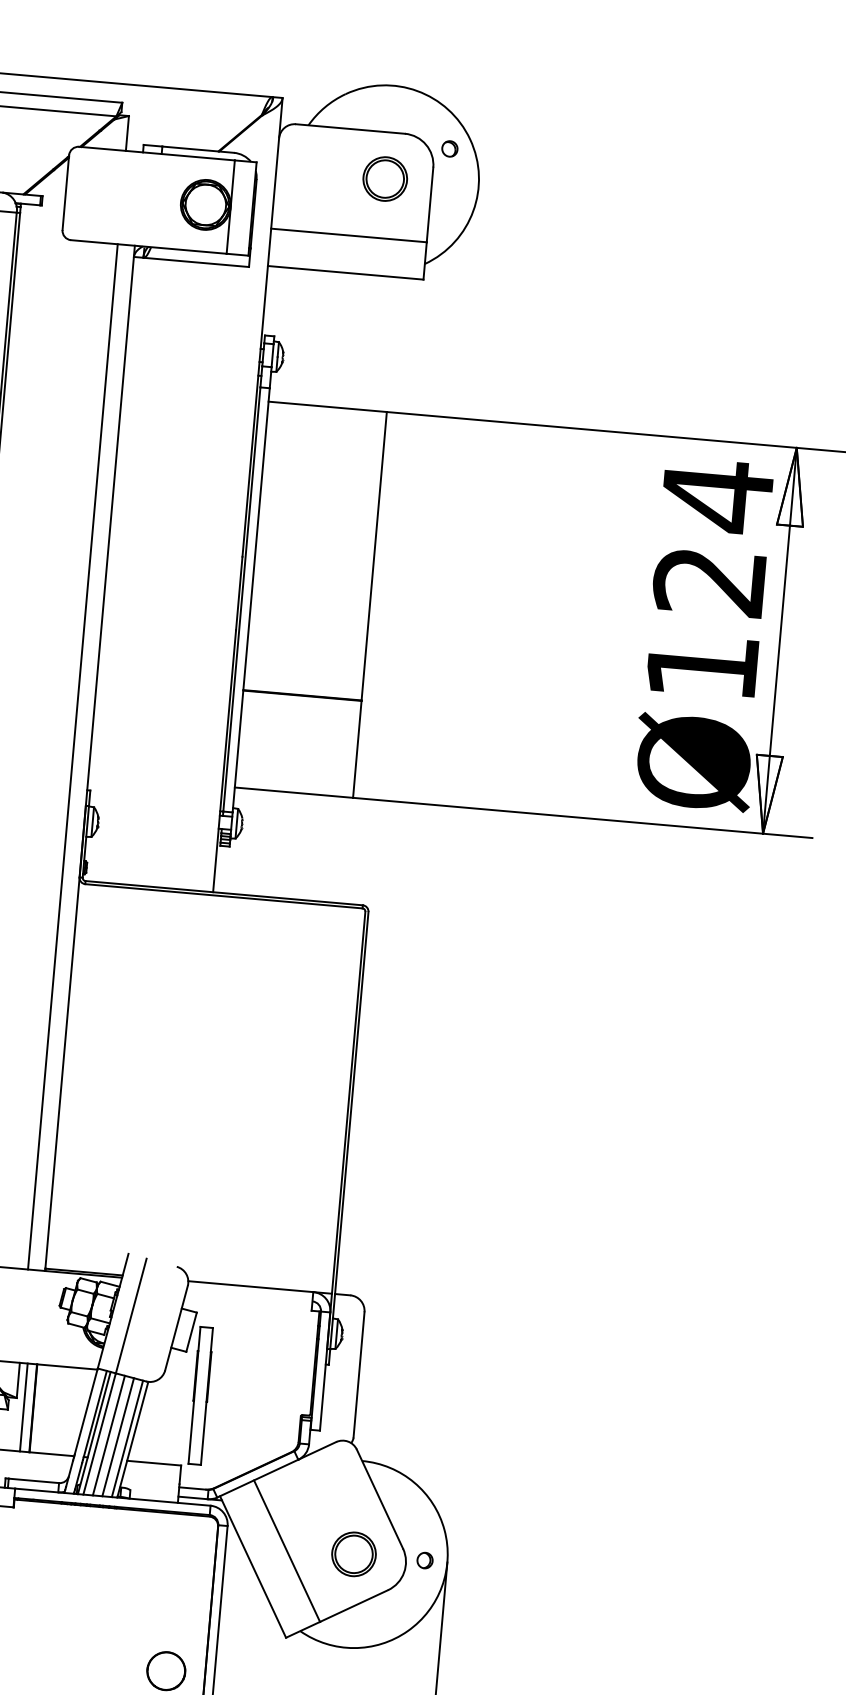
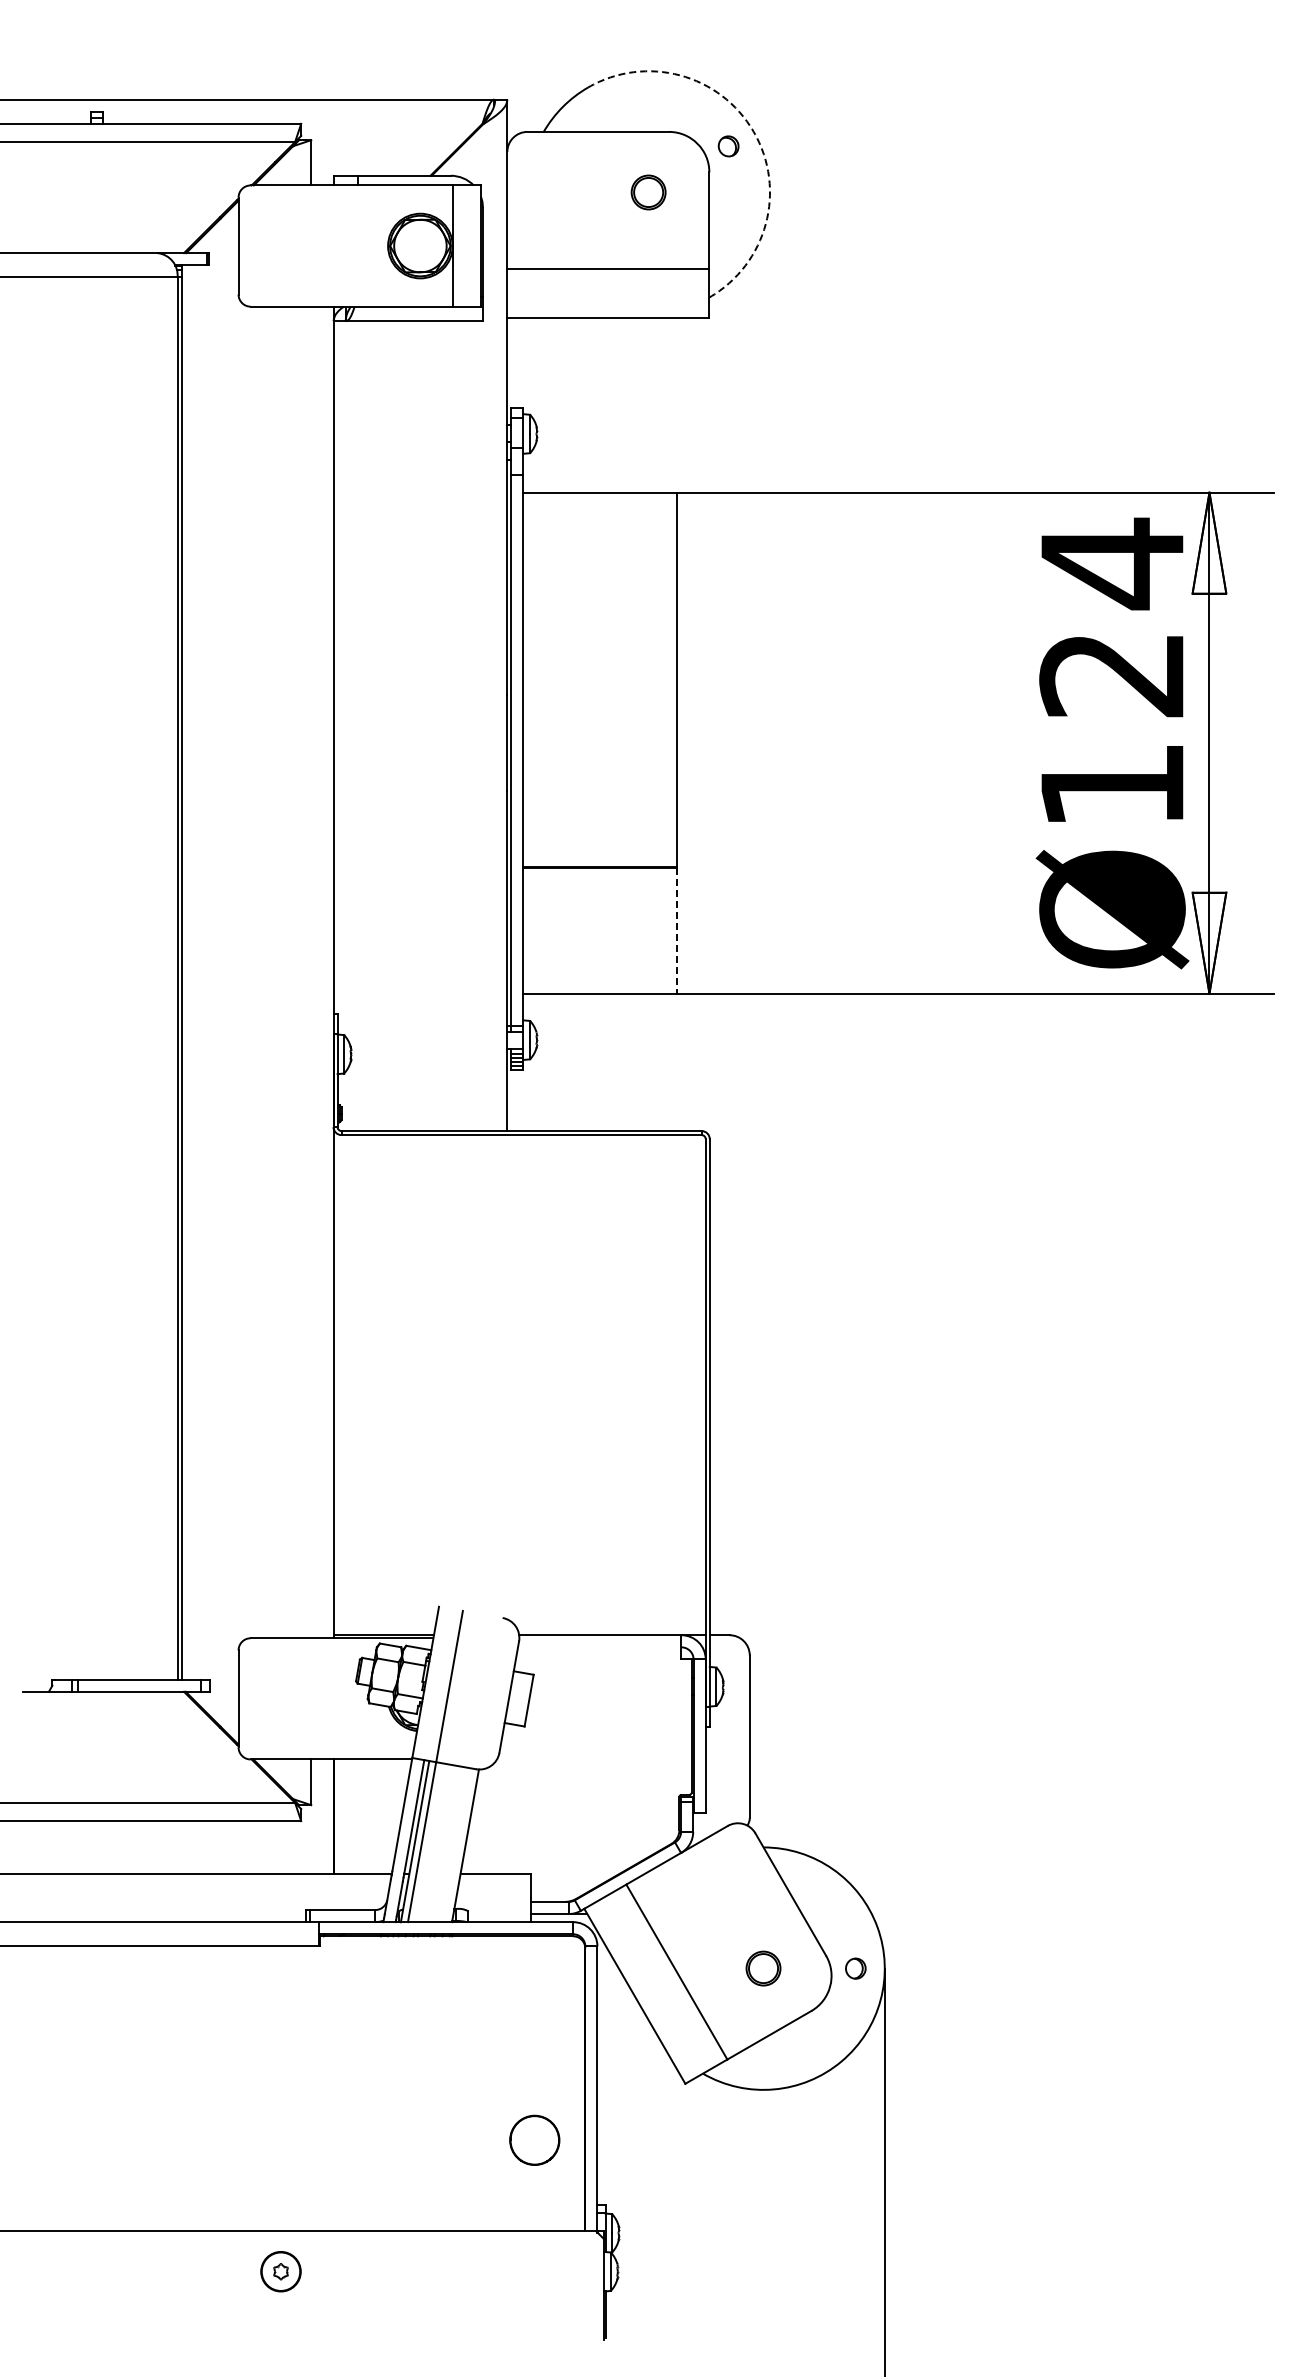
arc: (470, 139) -> (753, 131), solid -> dashed
part: (385, 179) -> (648, 192), size x0.6
line: (357, 749) -> (677, 930), solid -> dashed
line: (73, 756) -> (311, 972), removed
part: (200, 1395) -> (547, 1781), removed
line: (23, 1407) -> (321, 1816), removed
line: (109, 1435) -> (434, 1843), removed
line: (118, 1437) -> (446, 1844), removed
line: (127, 1438) -> (458, 1845), removed
part: (353, 1554) -> (763, 1968), size x0.6

